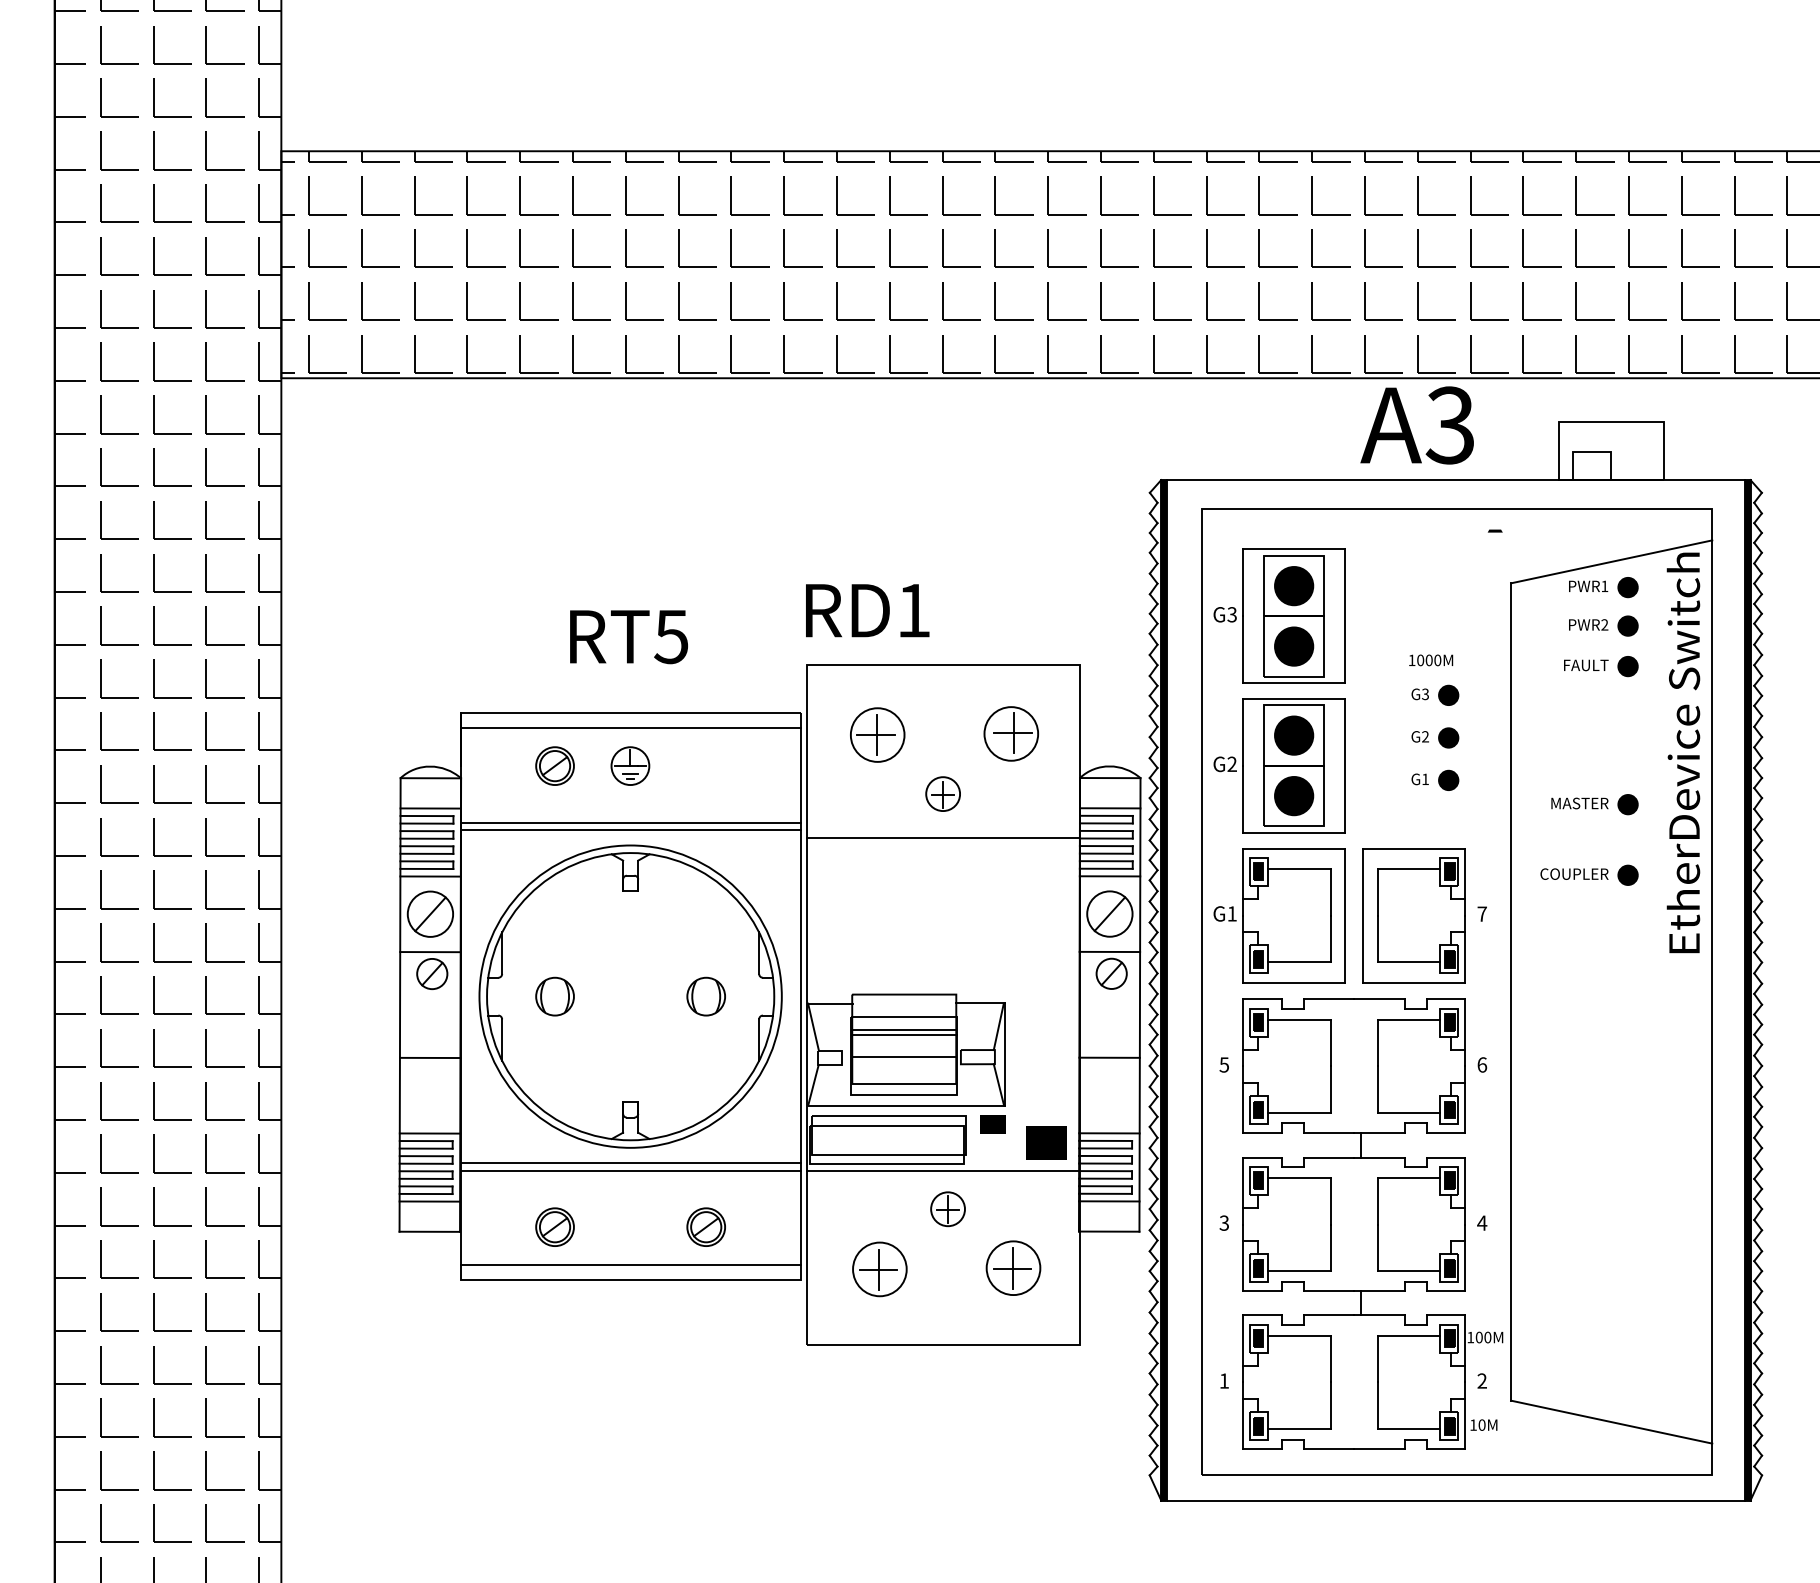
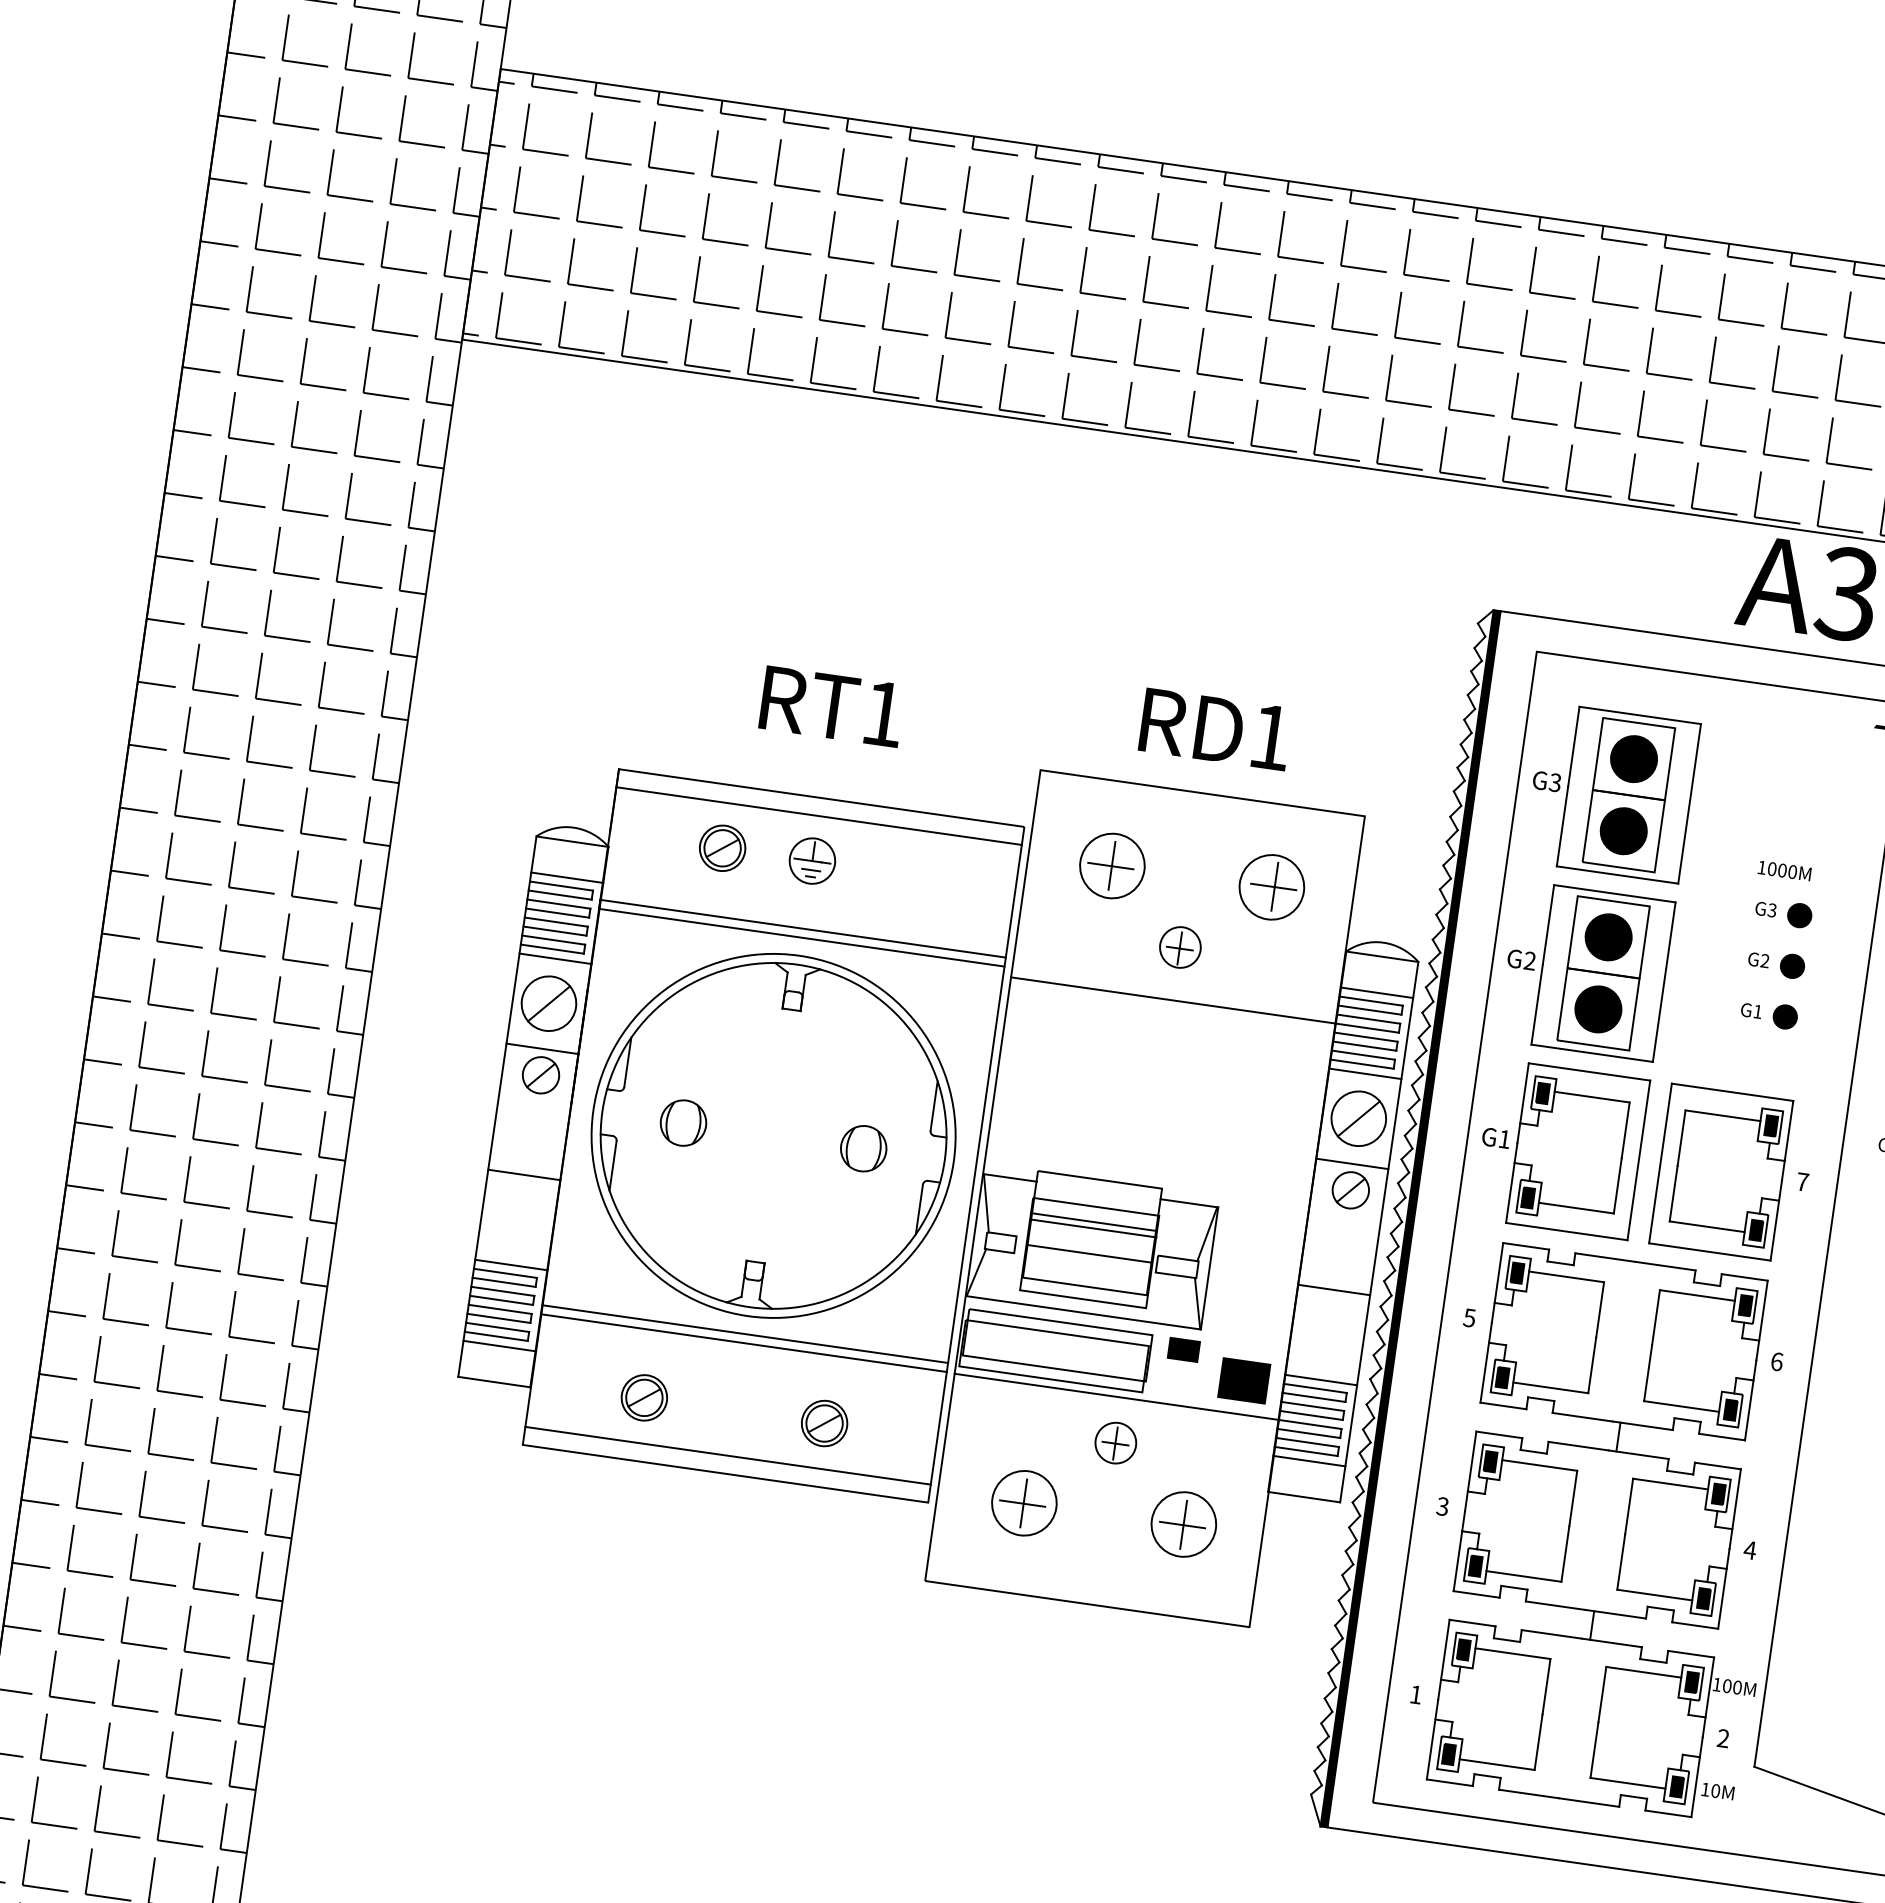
text: (867, 610) -> (1215, 729), moved
text: (671, 637) -> (883, 714), RT5 -> RT1

